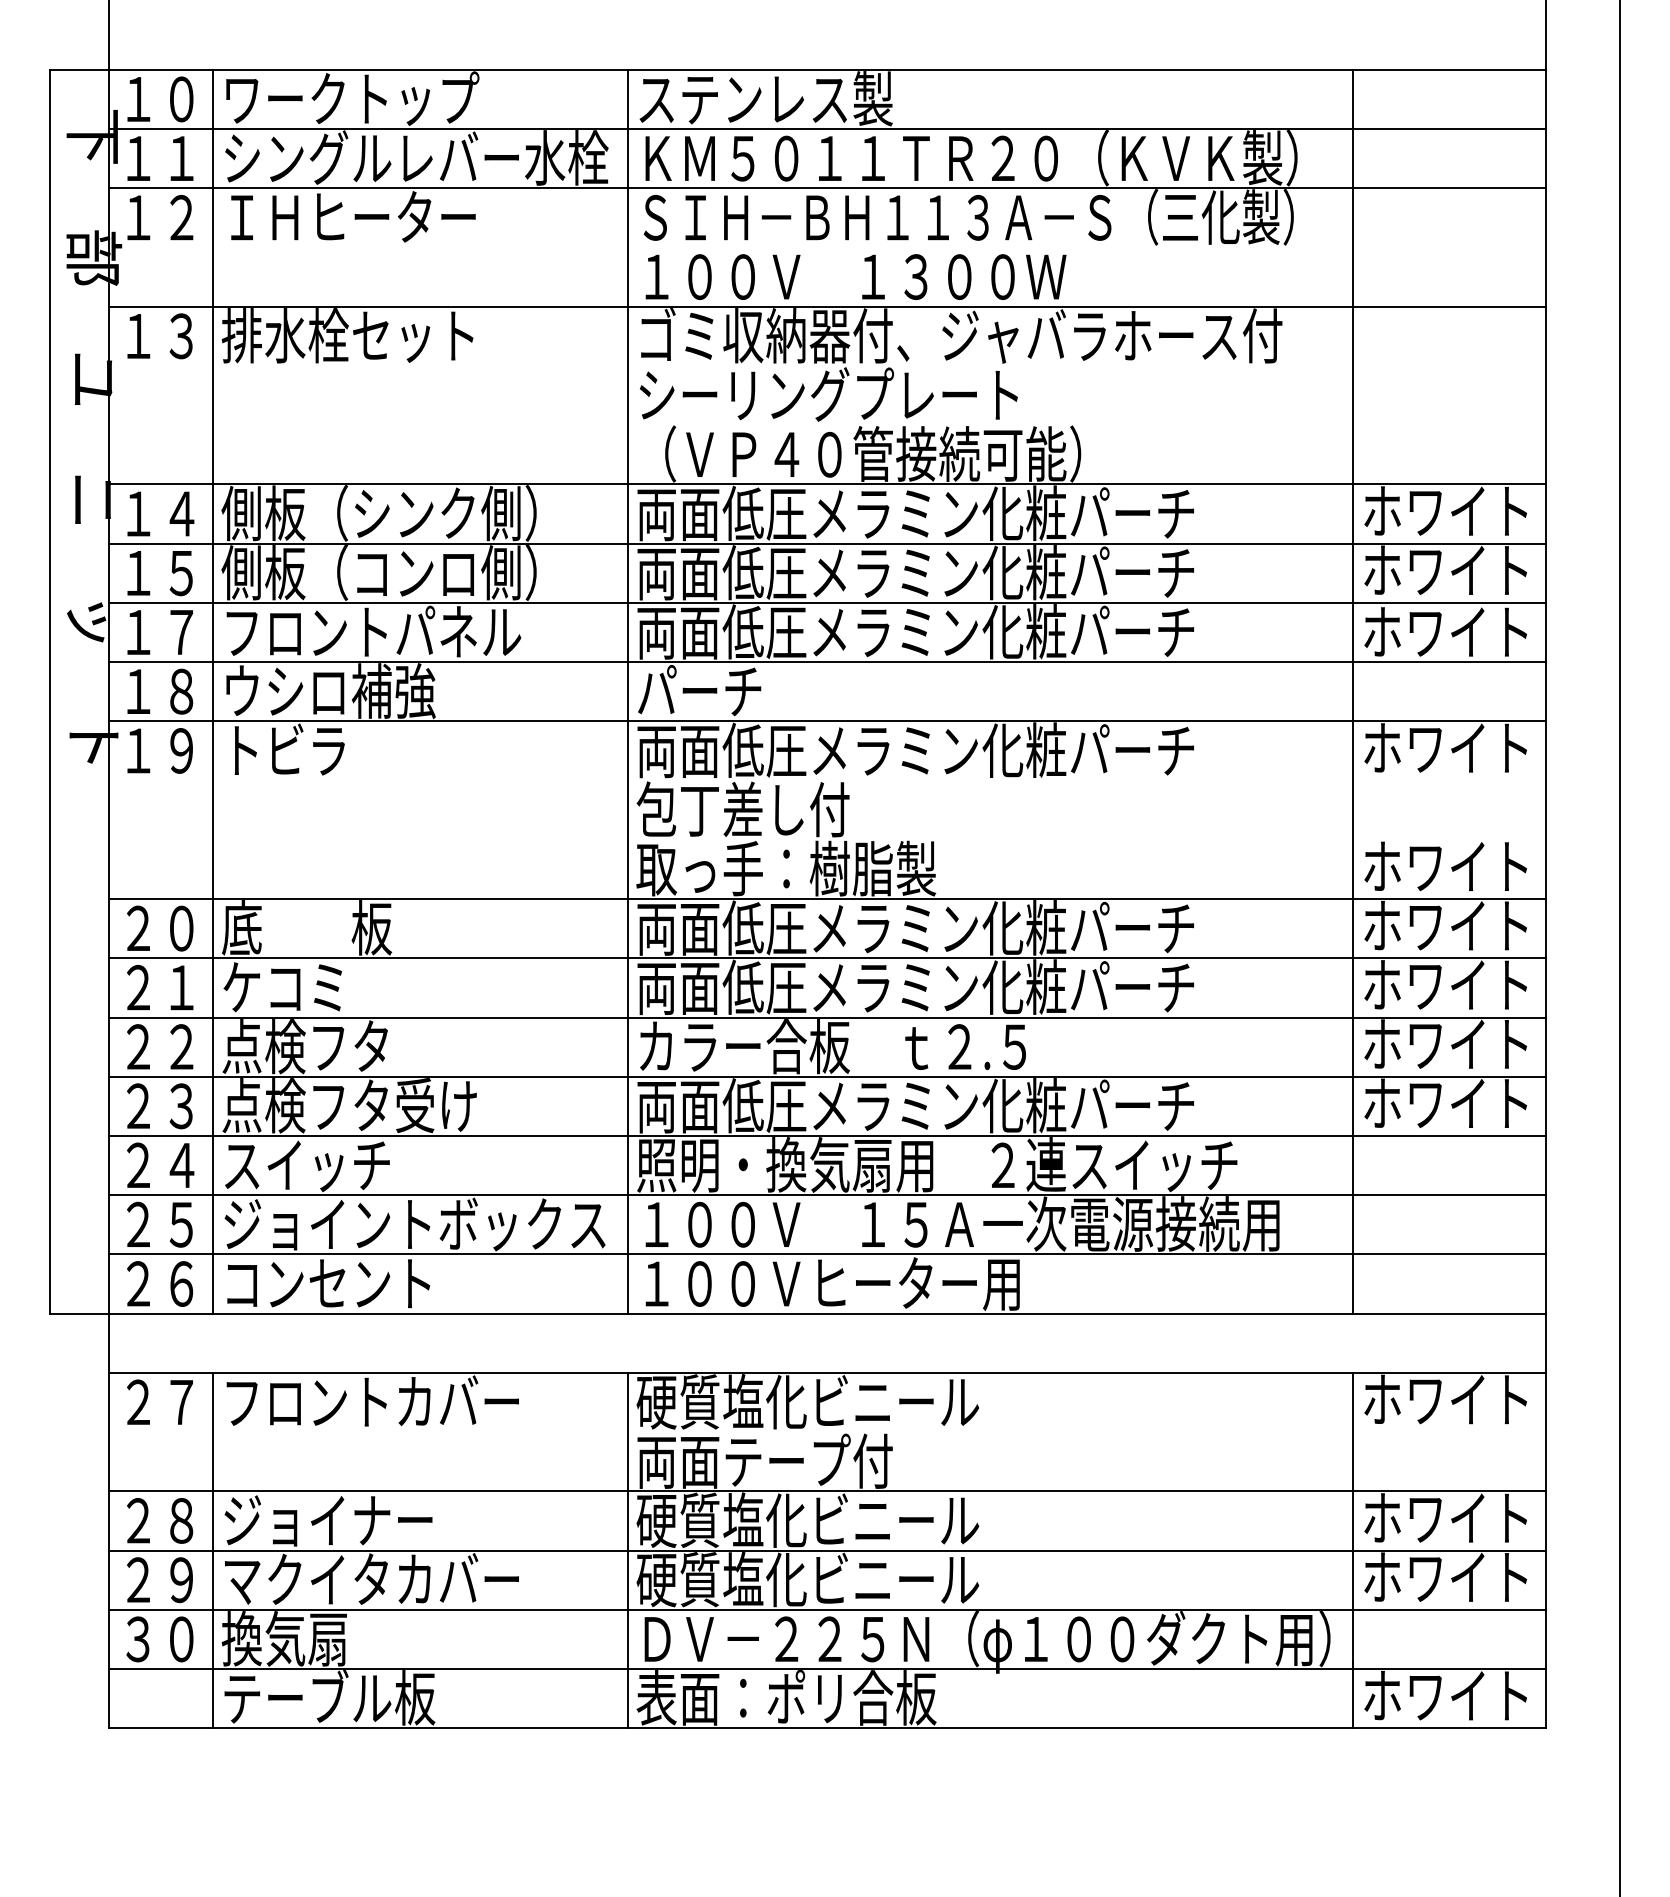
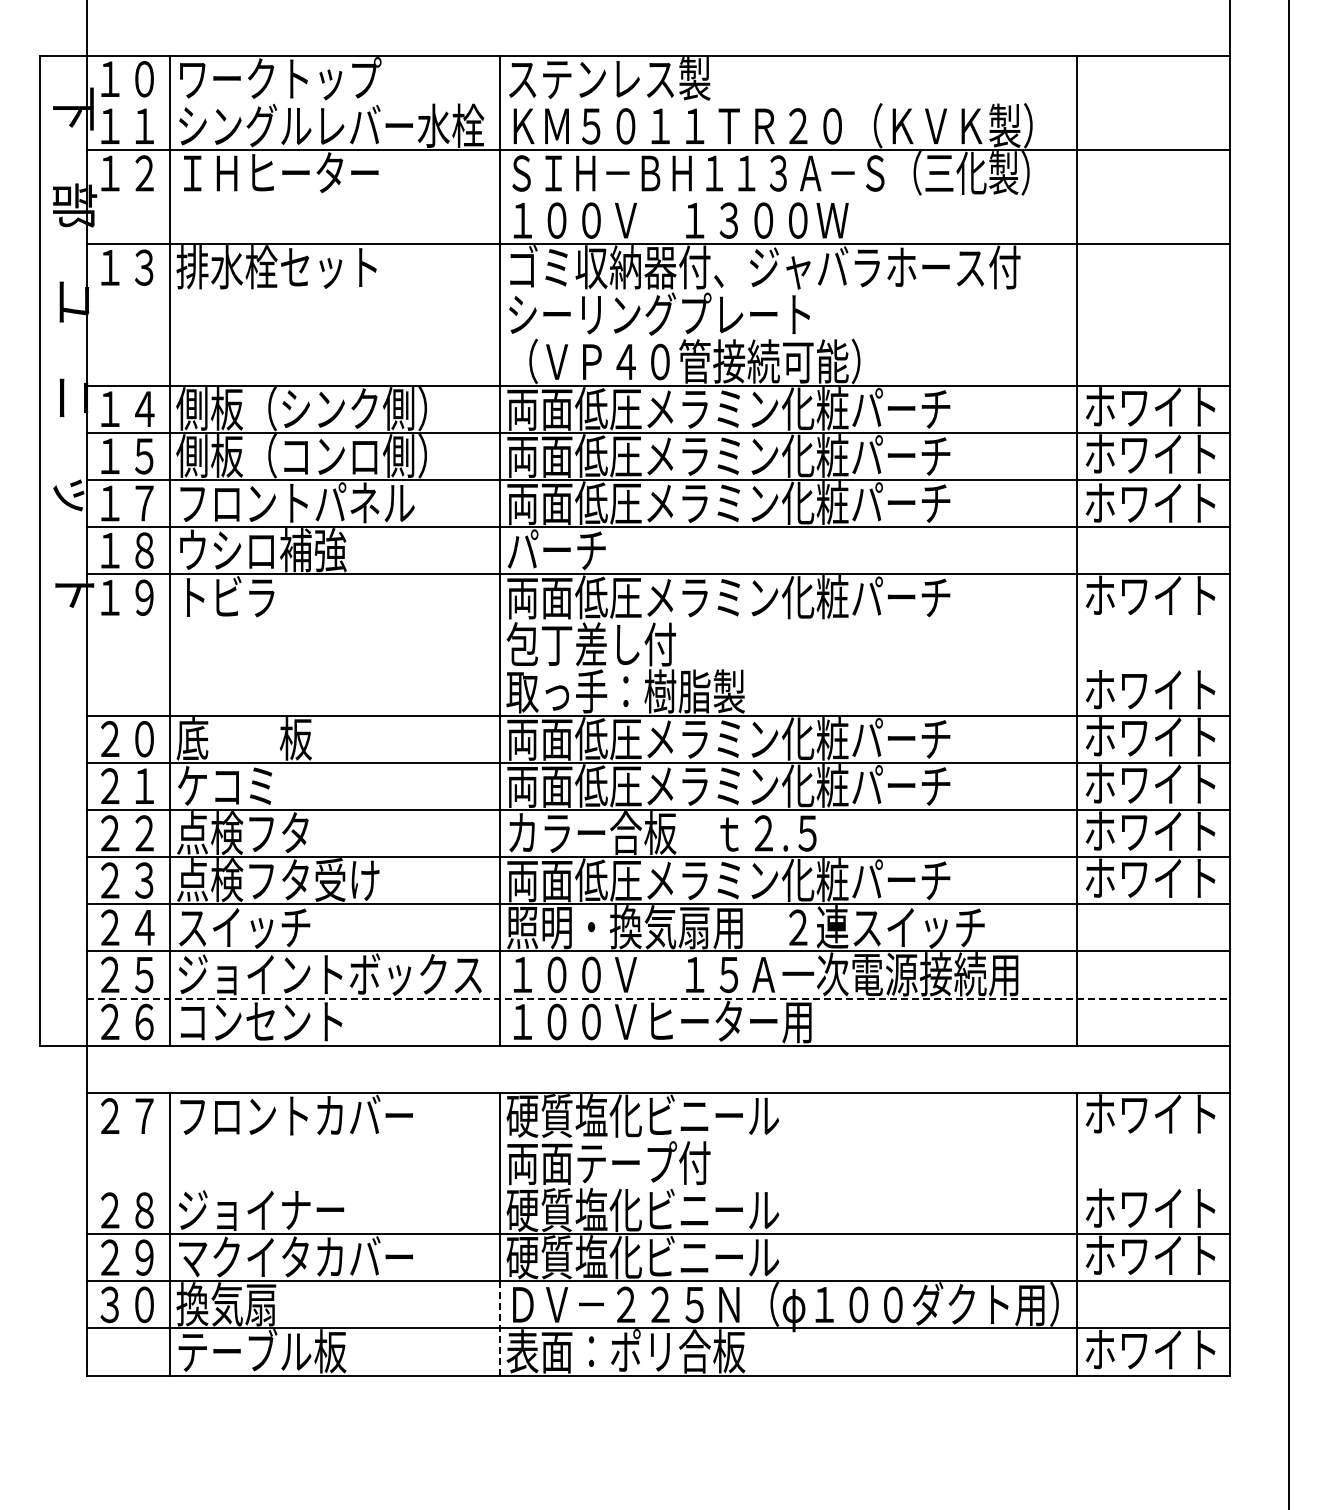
line: (827, 128) -> (658, 102), removed
line: (827, 1254) -> (658, 998), solid -> dashed
line: (827, 1491) -> (658, 1187), removed
line: (627, 1667) -> (499, 1327), solid -> dashed

